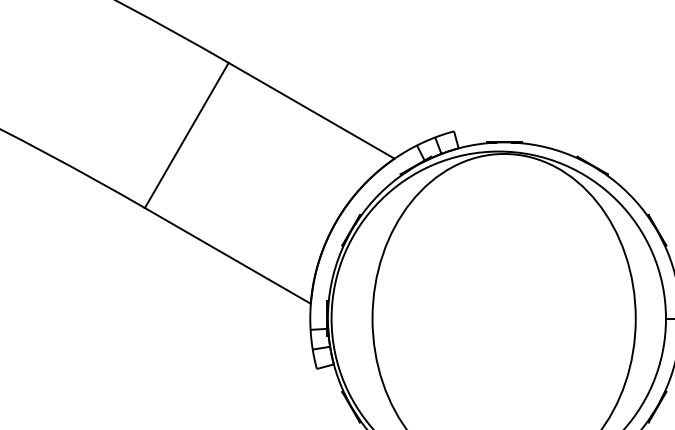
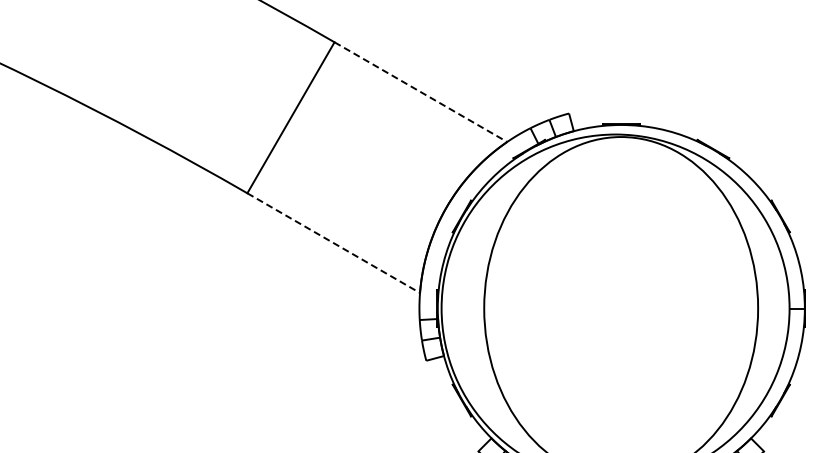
line: (311, 111) -> (420, 92), solid -> dashed
line: (227, 256) -> (333, 243), solid -> dashed

